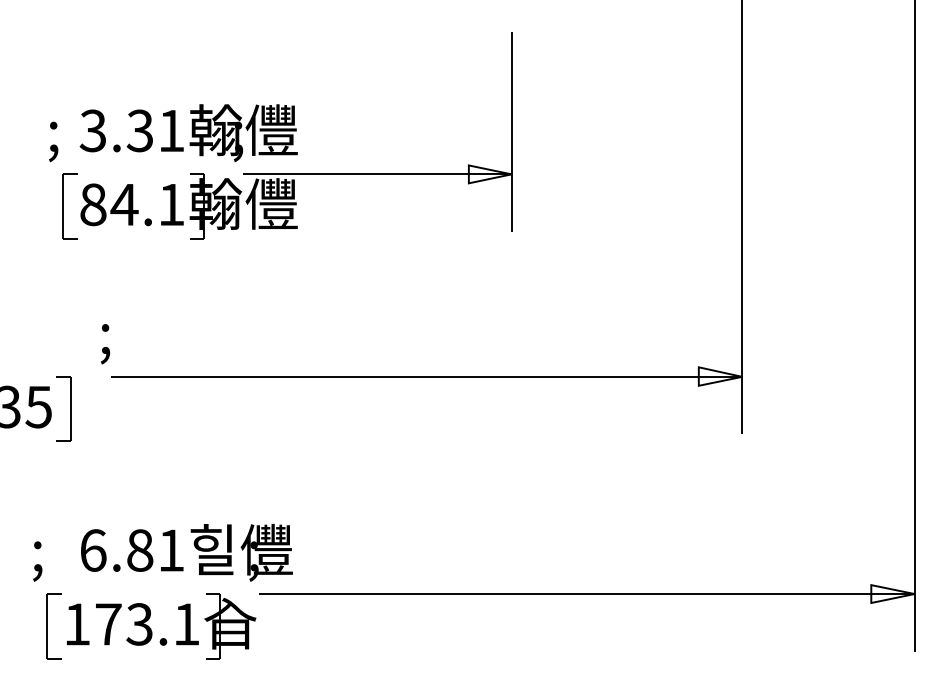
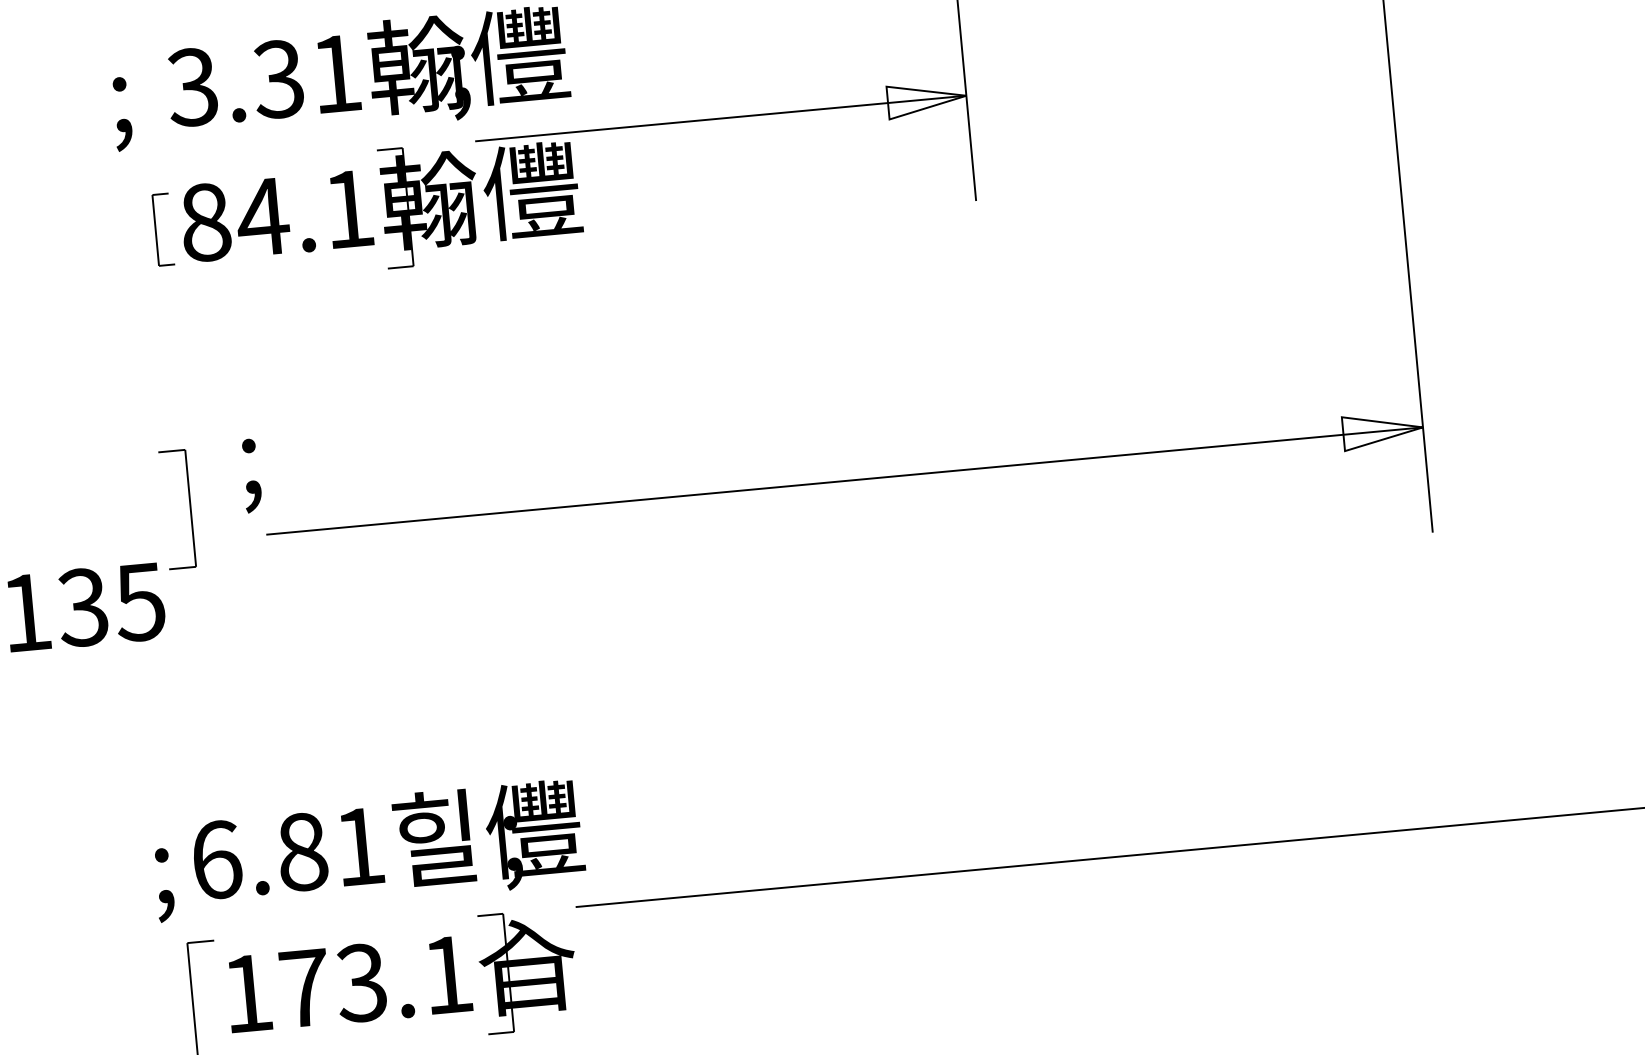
part: (69, 206) -> (162, 229), size x0.6
part: (70, 408) -> (189, 507), moved
text: (186, 552) -> (387, 847), moved

